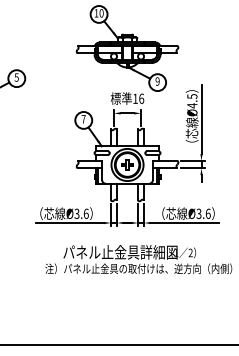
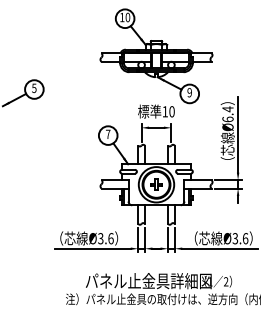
text: (141, 98) -> (171, 111), 16 -> 10
text: (192, 100) -> (228, 113), Ø4.5 -> Ø6.4

